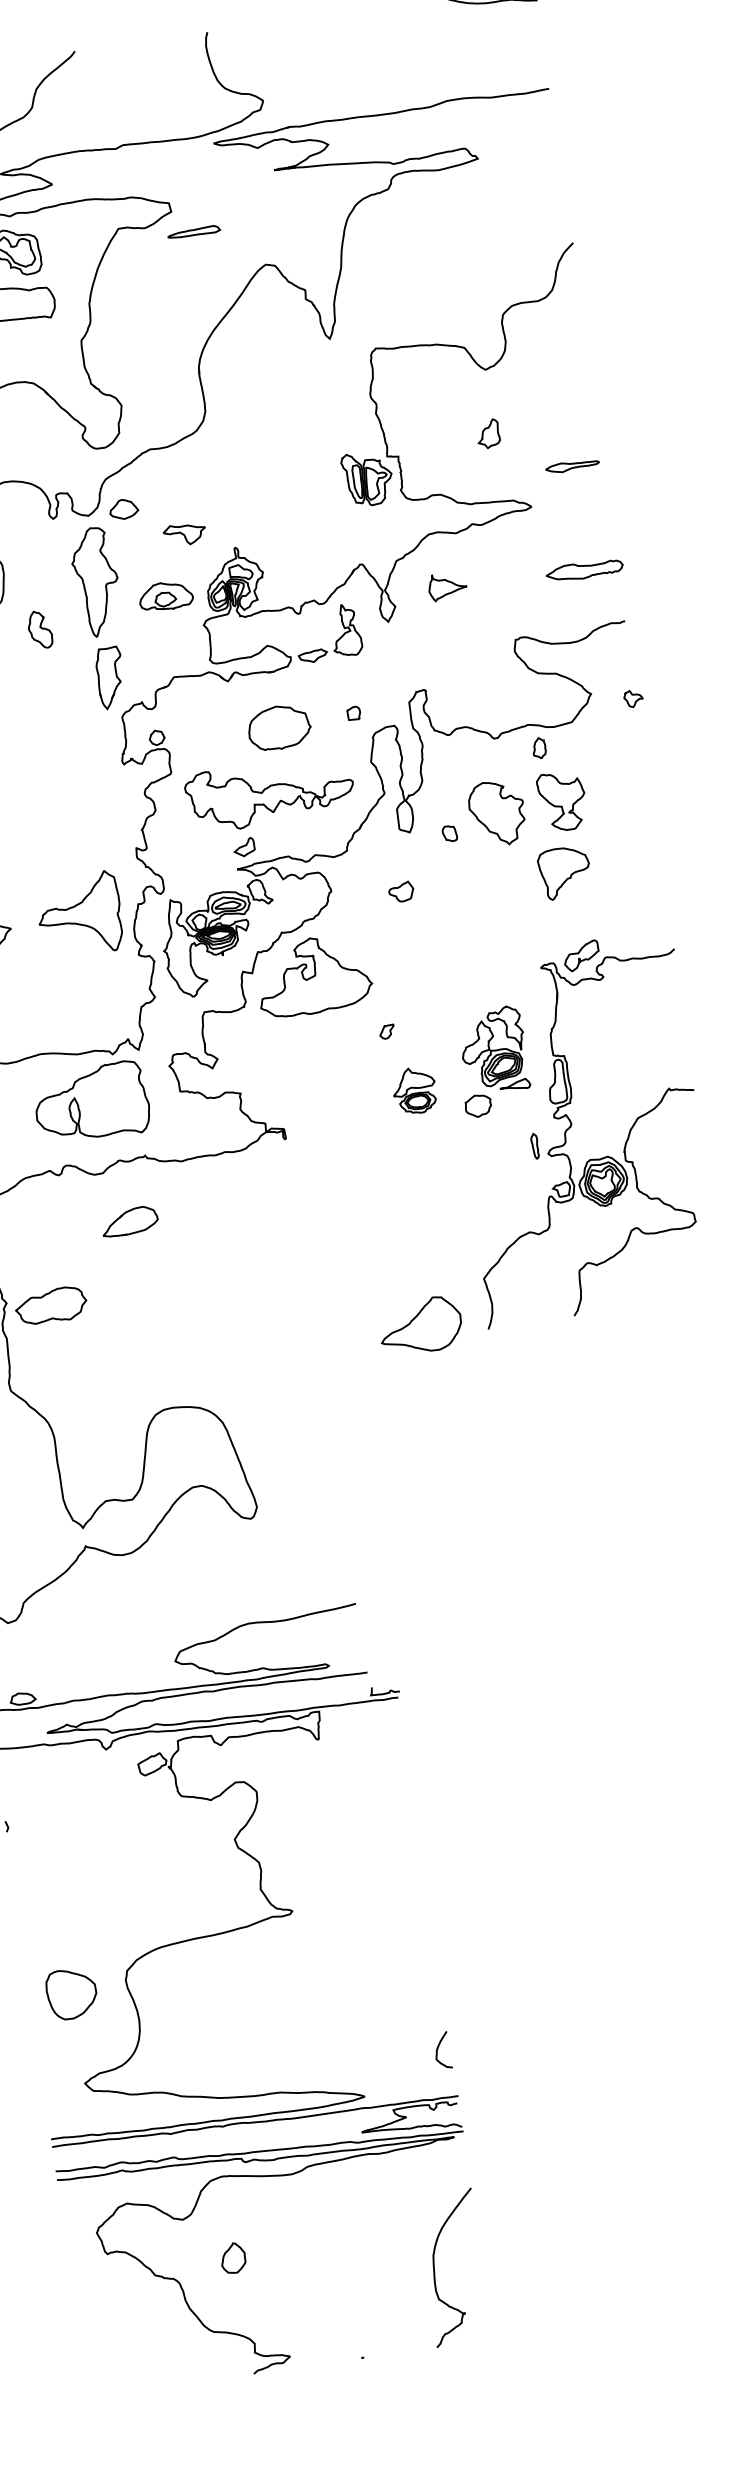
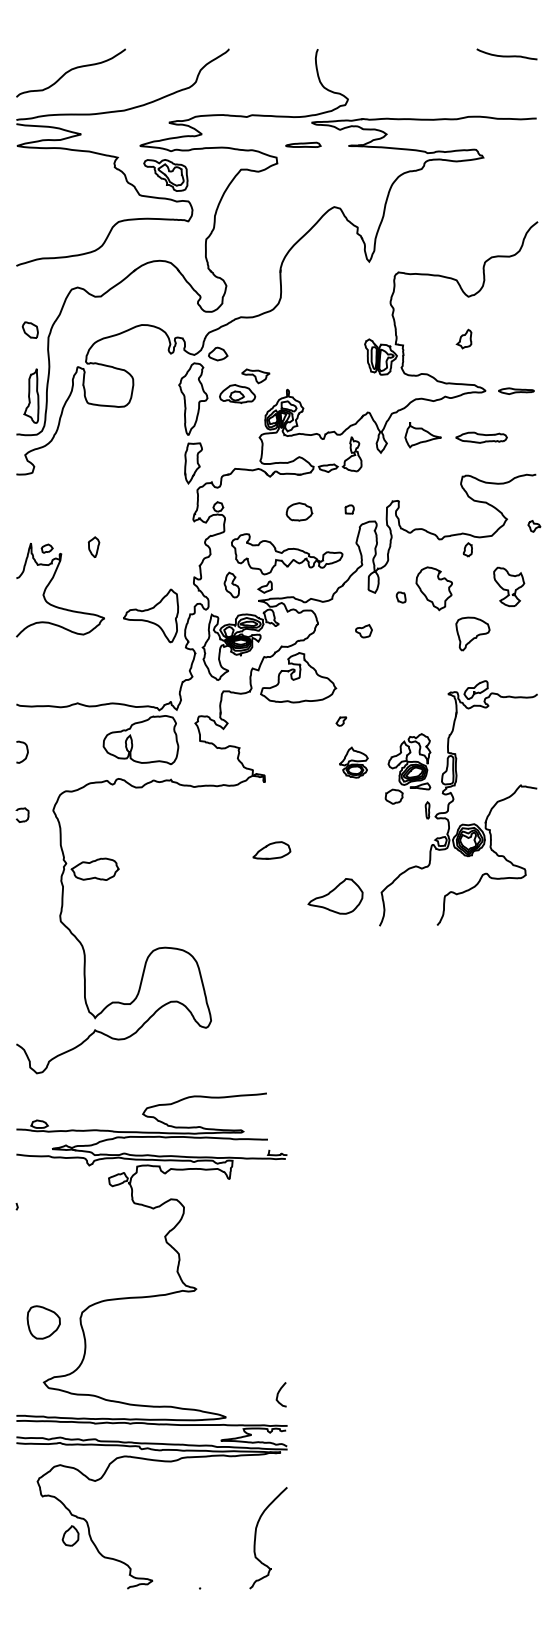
part: (194, 231) -> (303, 144), moved
part: (572, 465) -> (516, 390), moved
part: (584, 570) -> (481, 437), moved
part: (446, 587) -> (422, 435), size x1.43
part: (165, 595) -> (237, 393), moved
part: (39, 628) -> (231, 584), moved
part: (279, 727) -> (299, 511), size x0.62
part: (562, 800) -> (509, 586), moved
part: (492, 1060) -> (407, 768), moved
part: (129, 1221) -> (271, 850), moved
part: (420, 1326) -> (335, 896), moved
part: (232, 2257) -> (70, 1535), moved

